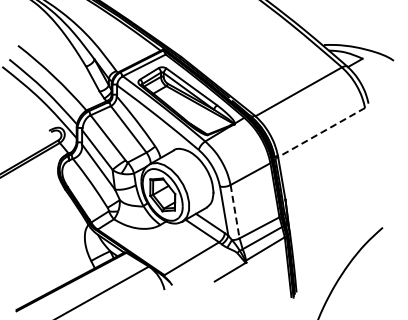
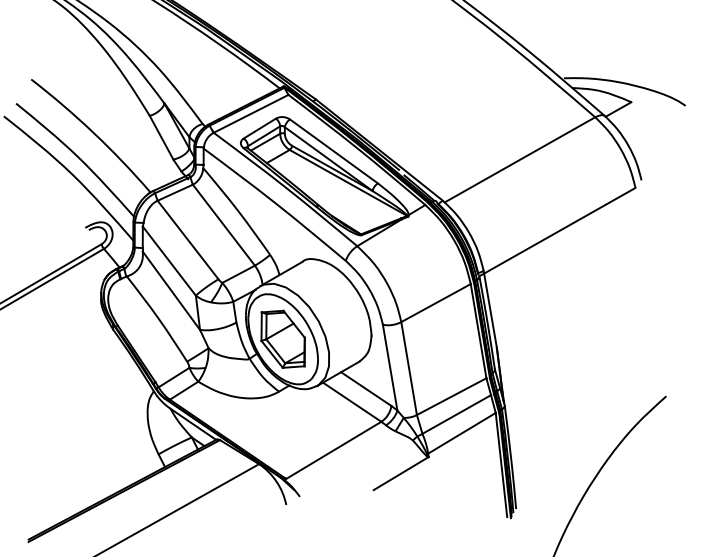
line: (320, 133) -> (557, 232), dashed -> solid
line: (235, 212) -> (409, 369), dashed -> solid

